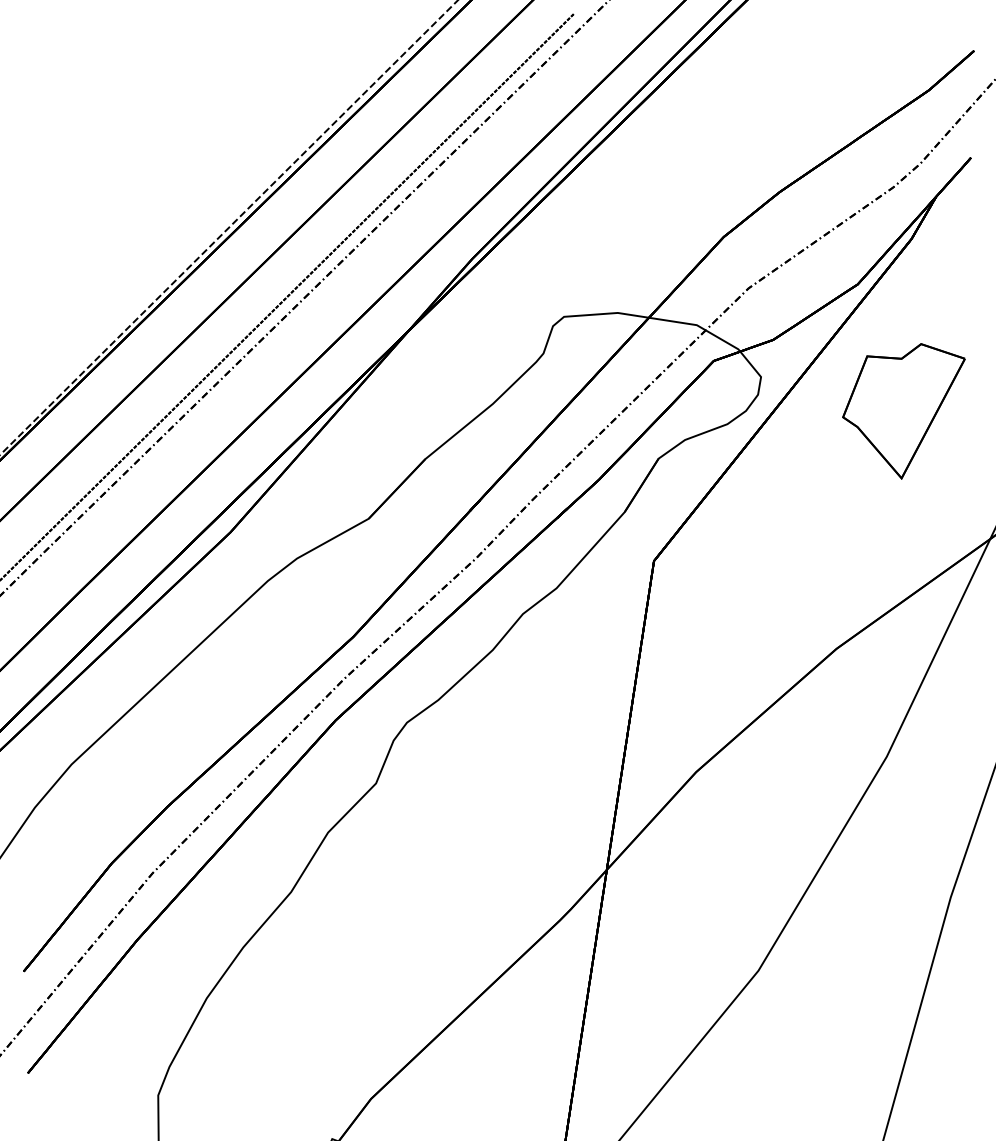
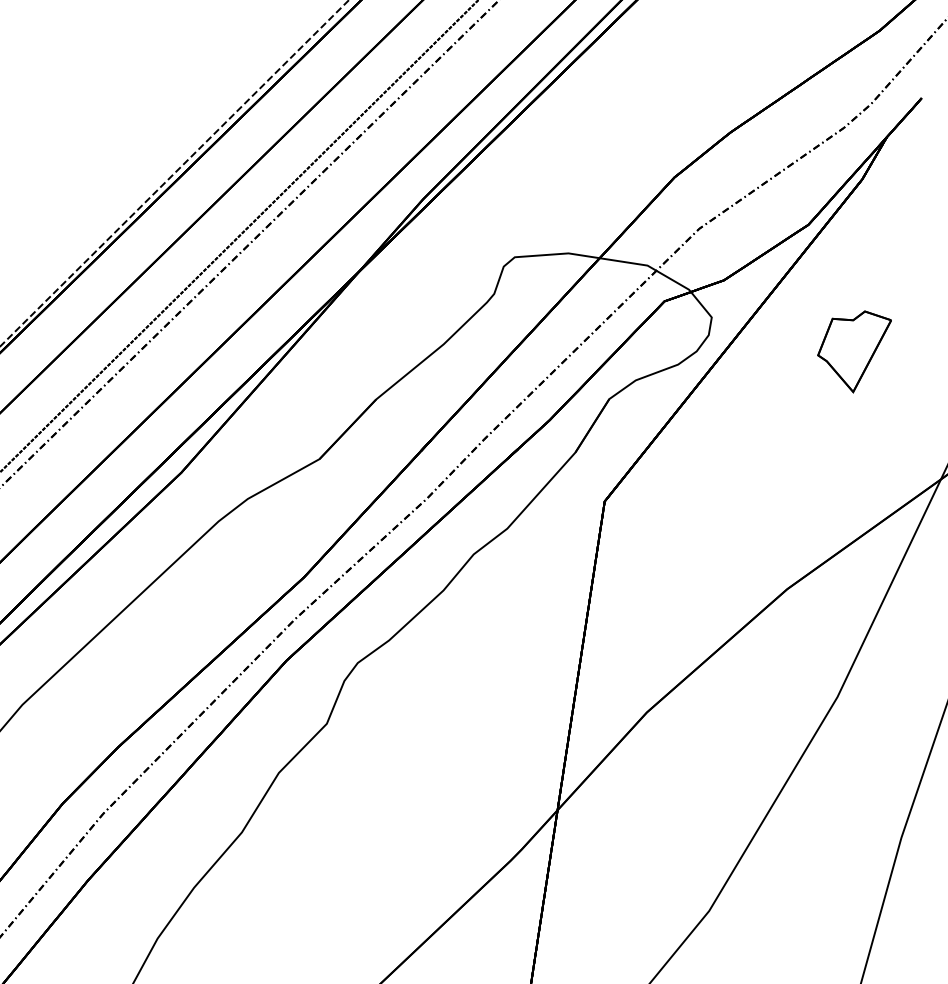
part: (903, 411) -> (854, 351), size x0.6

